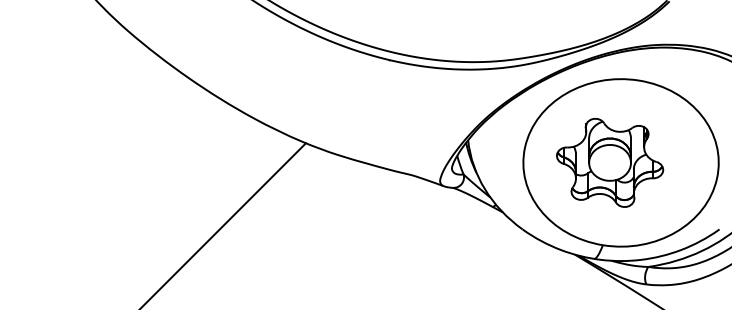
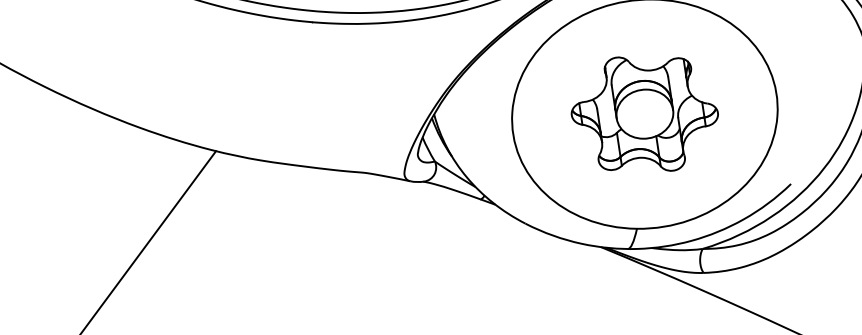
part: (610, 162) -> (645, 113), moved

